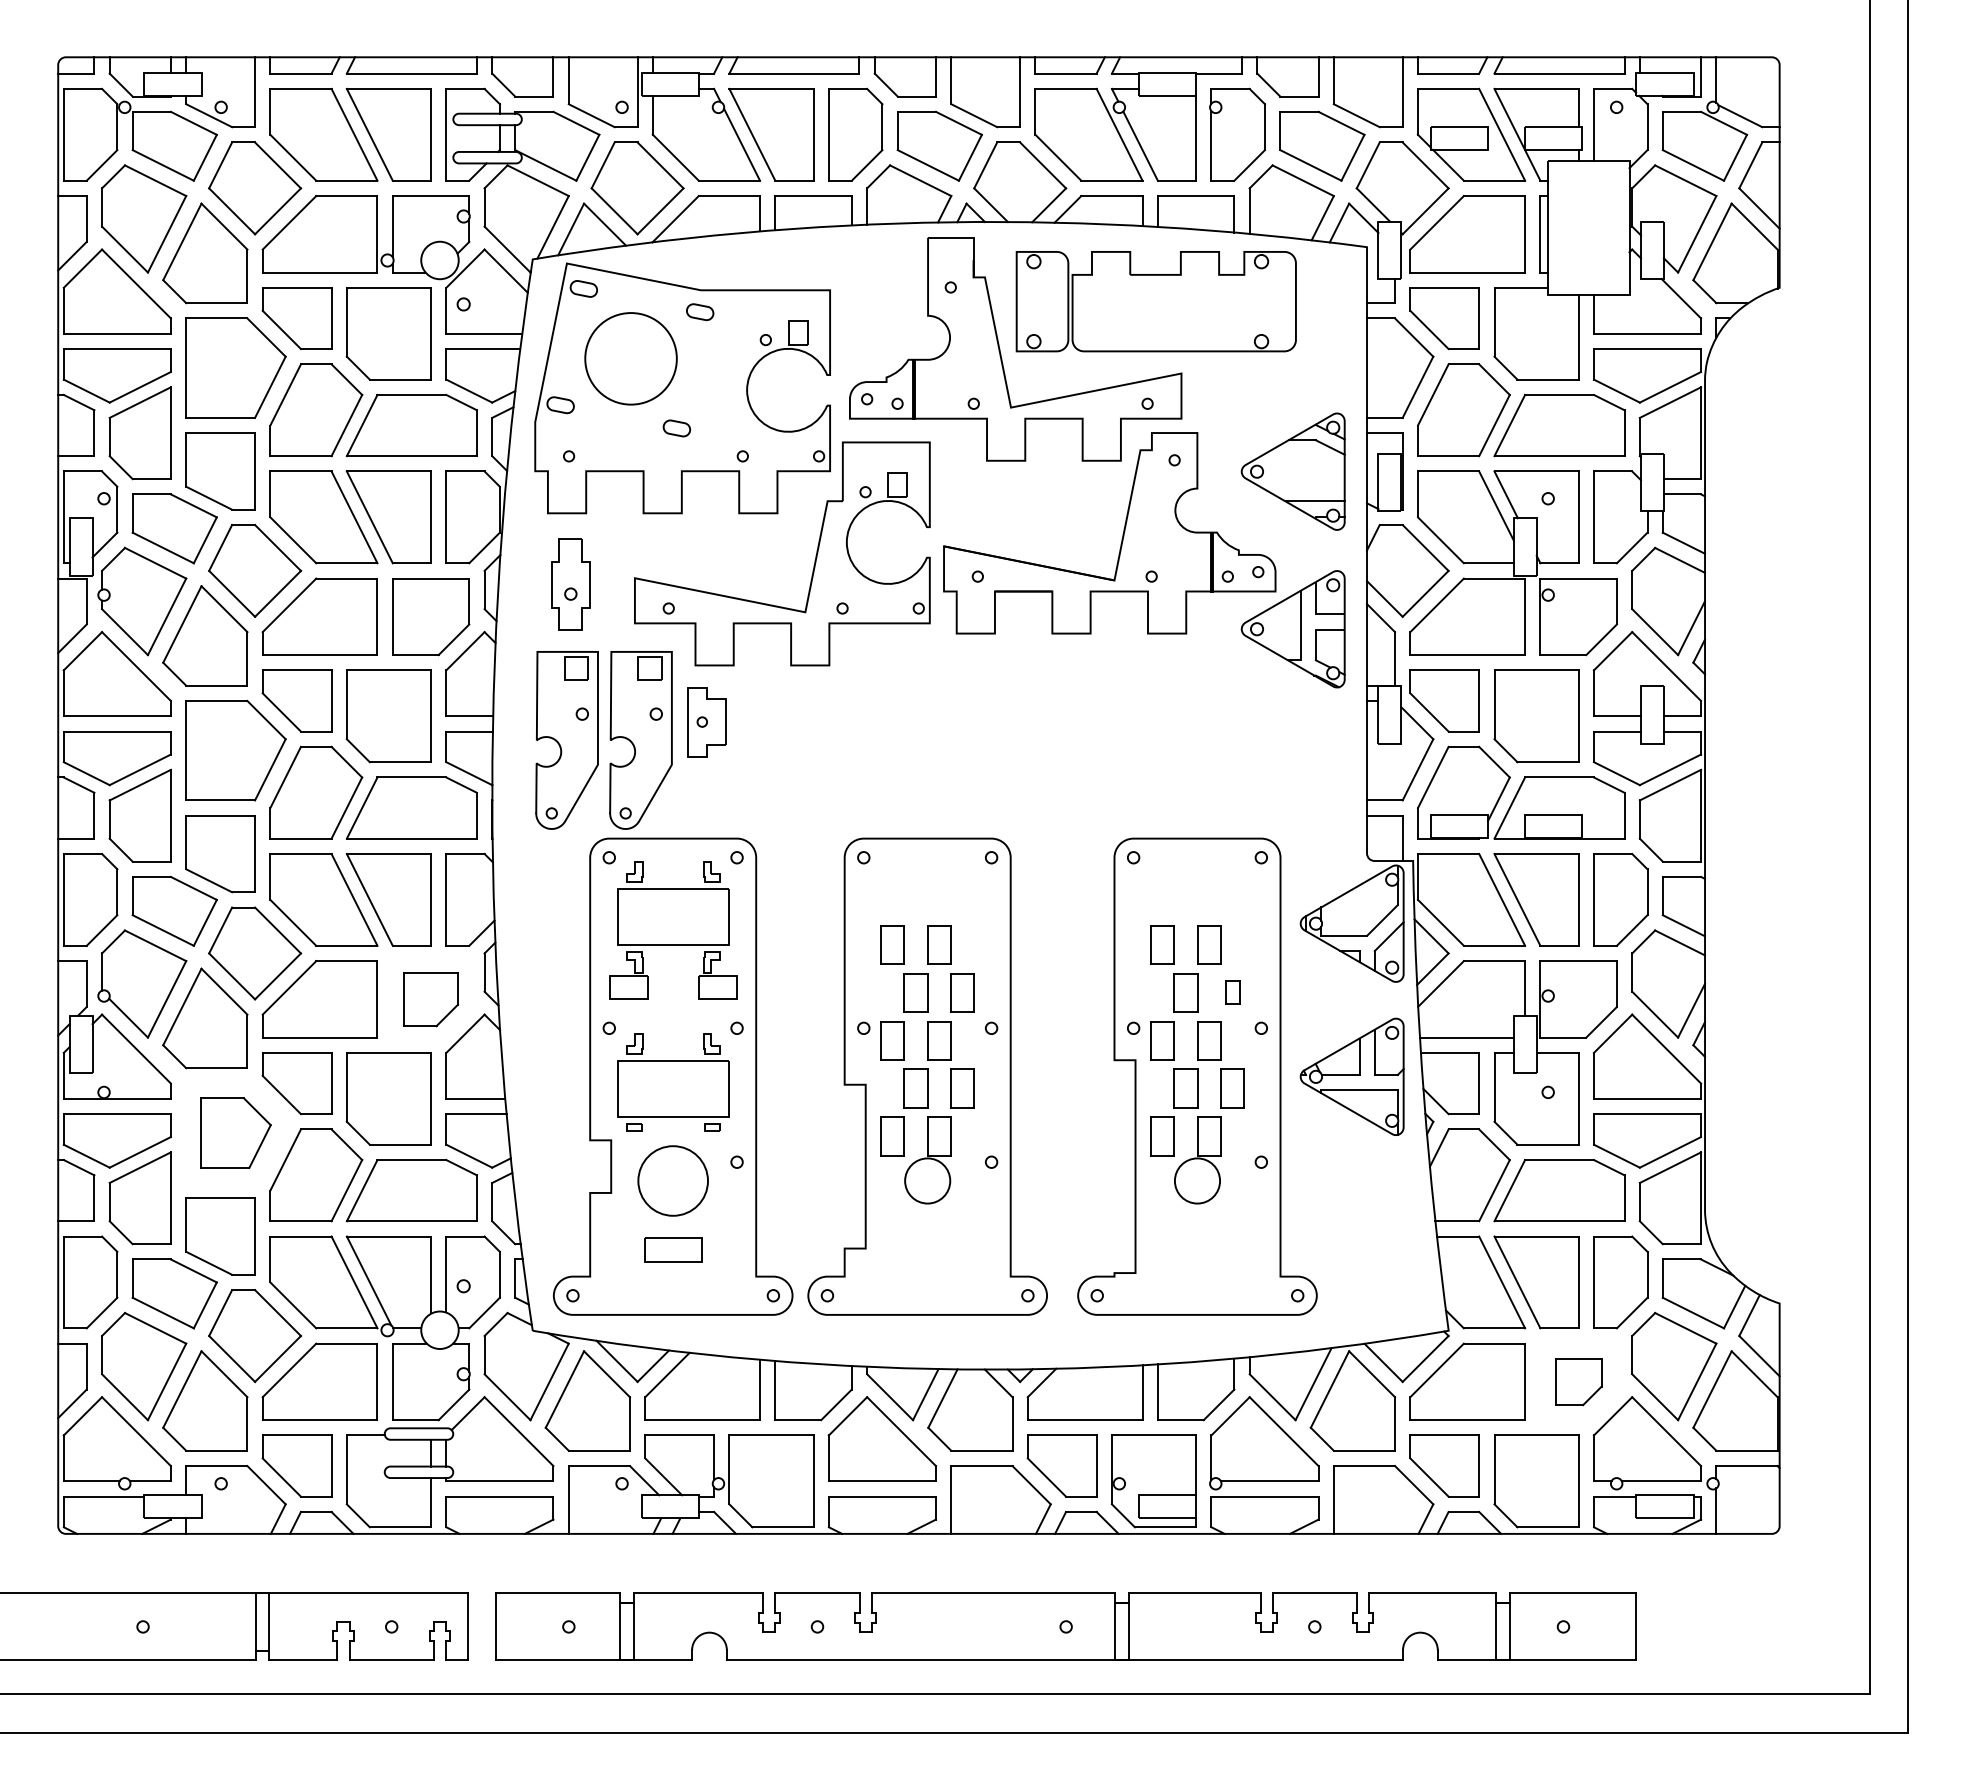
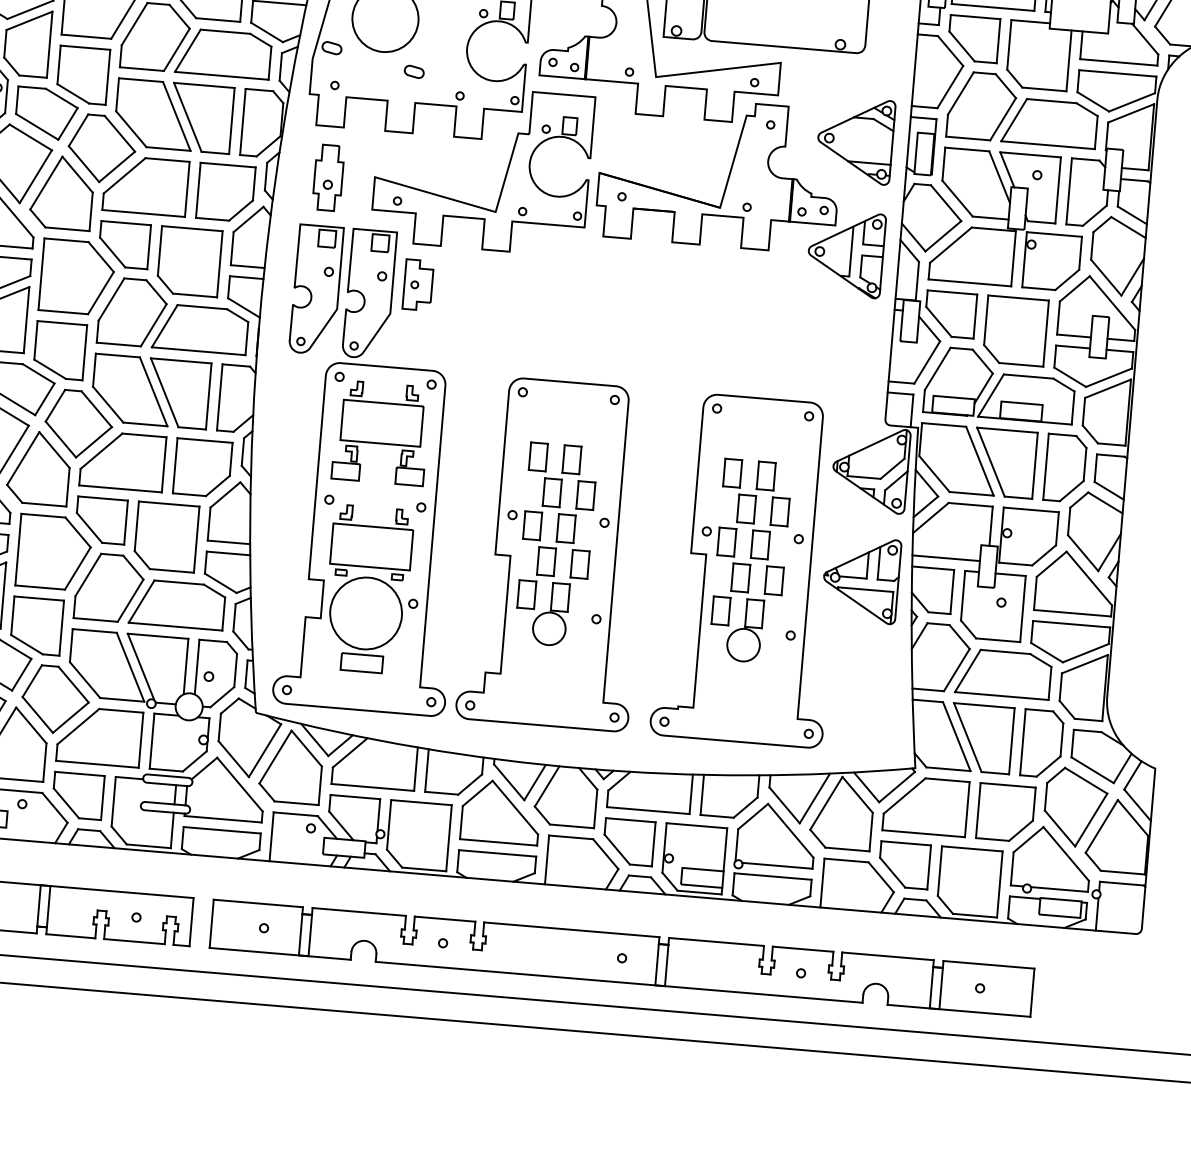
part: (1232, 992) -> (780, 511), size x1.67
part: (431, 999) -> (203, 468), size x1.43
part: (235, 1132) -> (53, 552), size x1.43
circle: (672, 1180) -> (365, 613), size x1.43
part: (1578, 1382) -> (1005, 813), size x1.67

